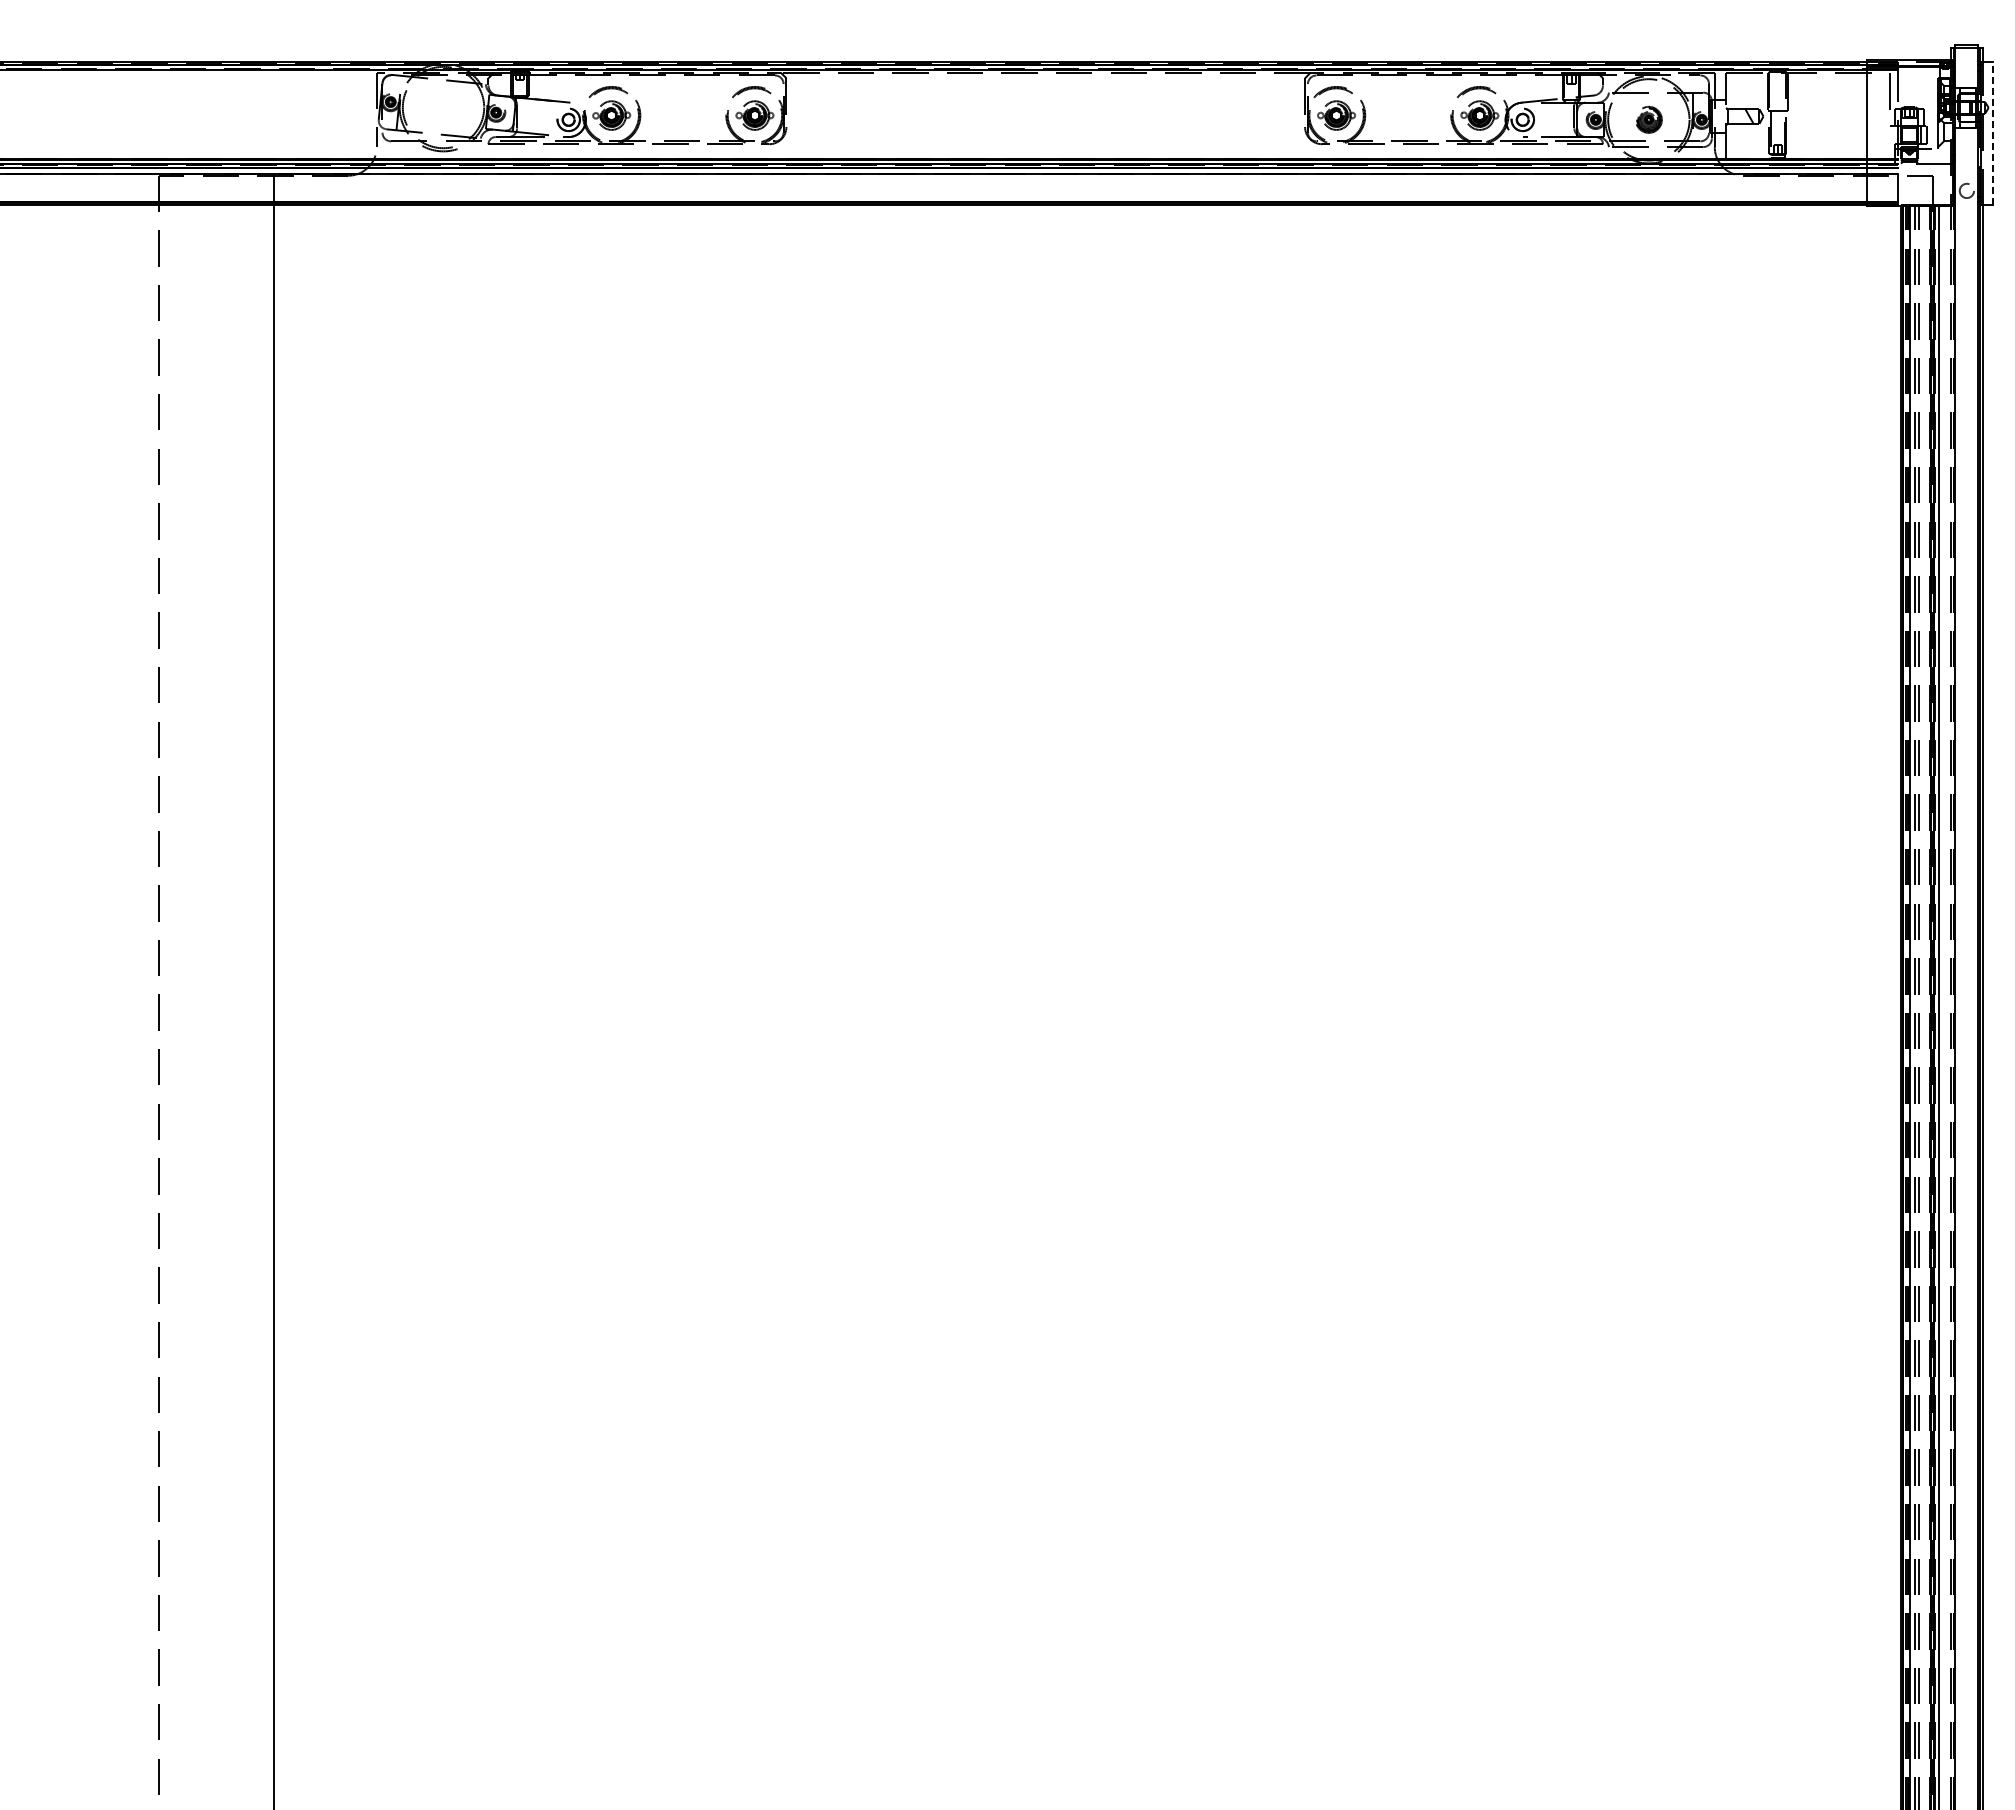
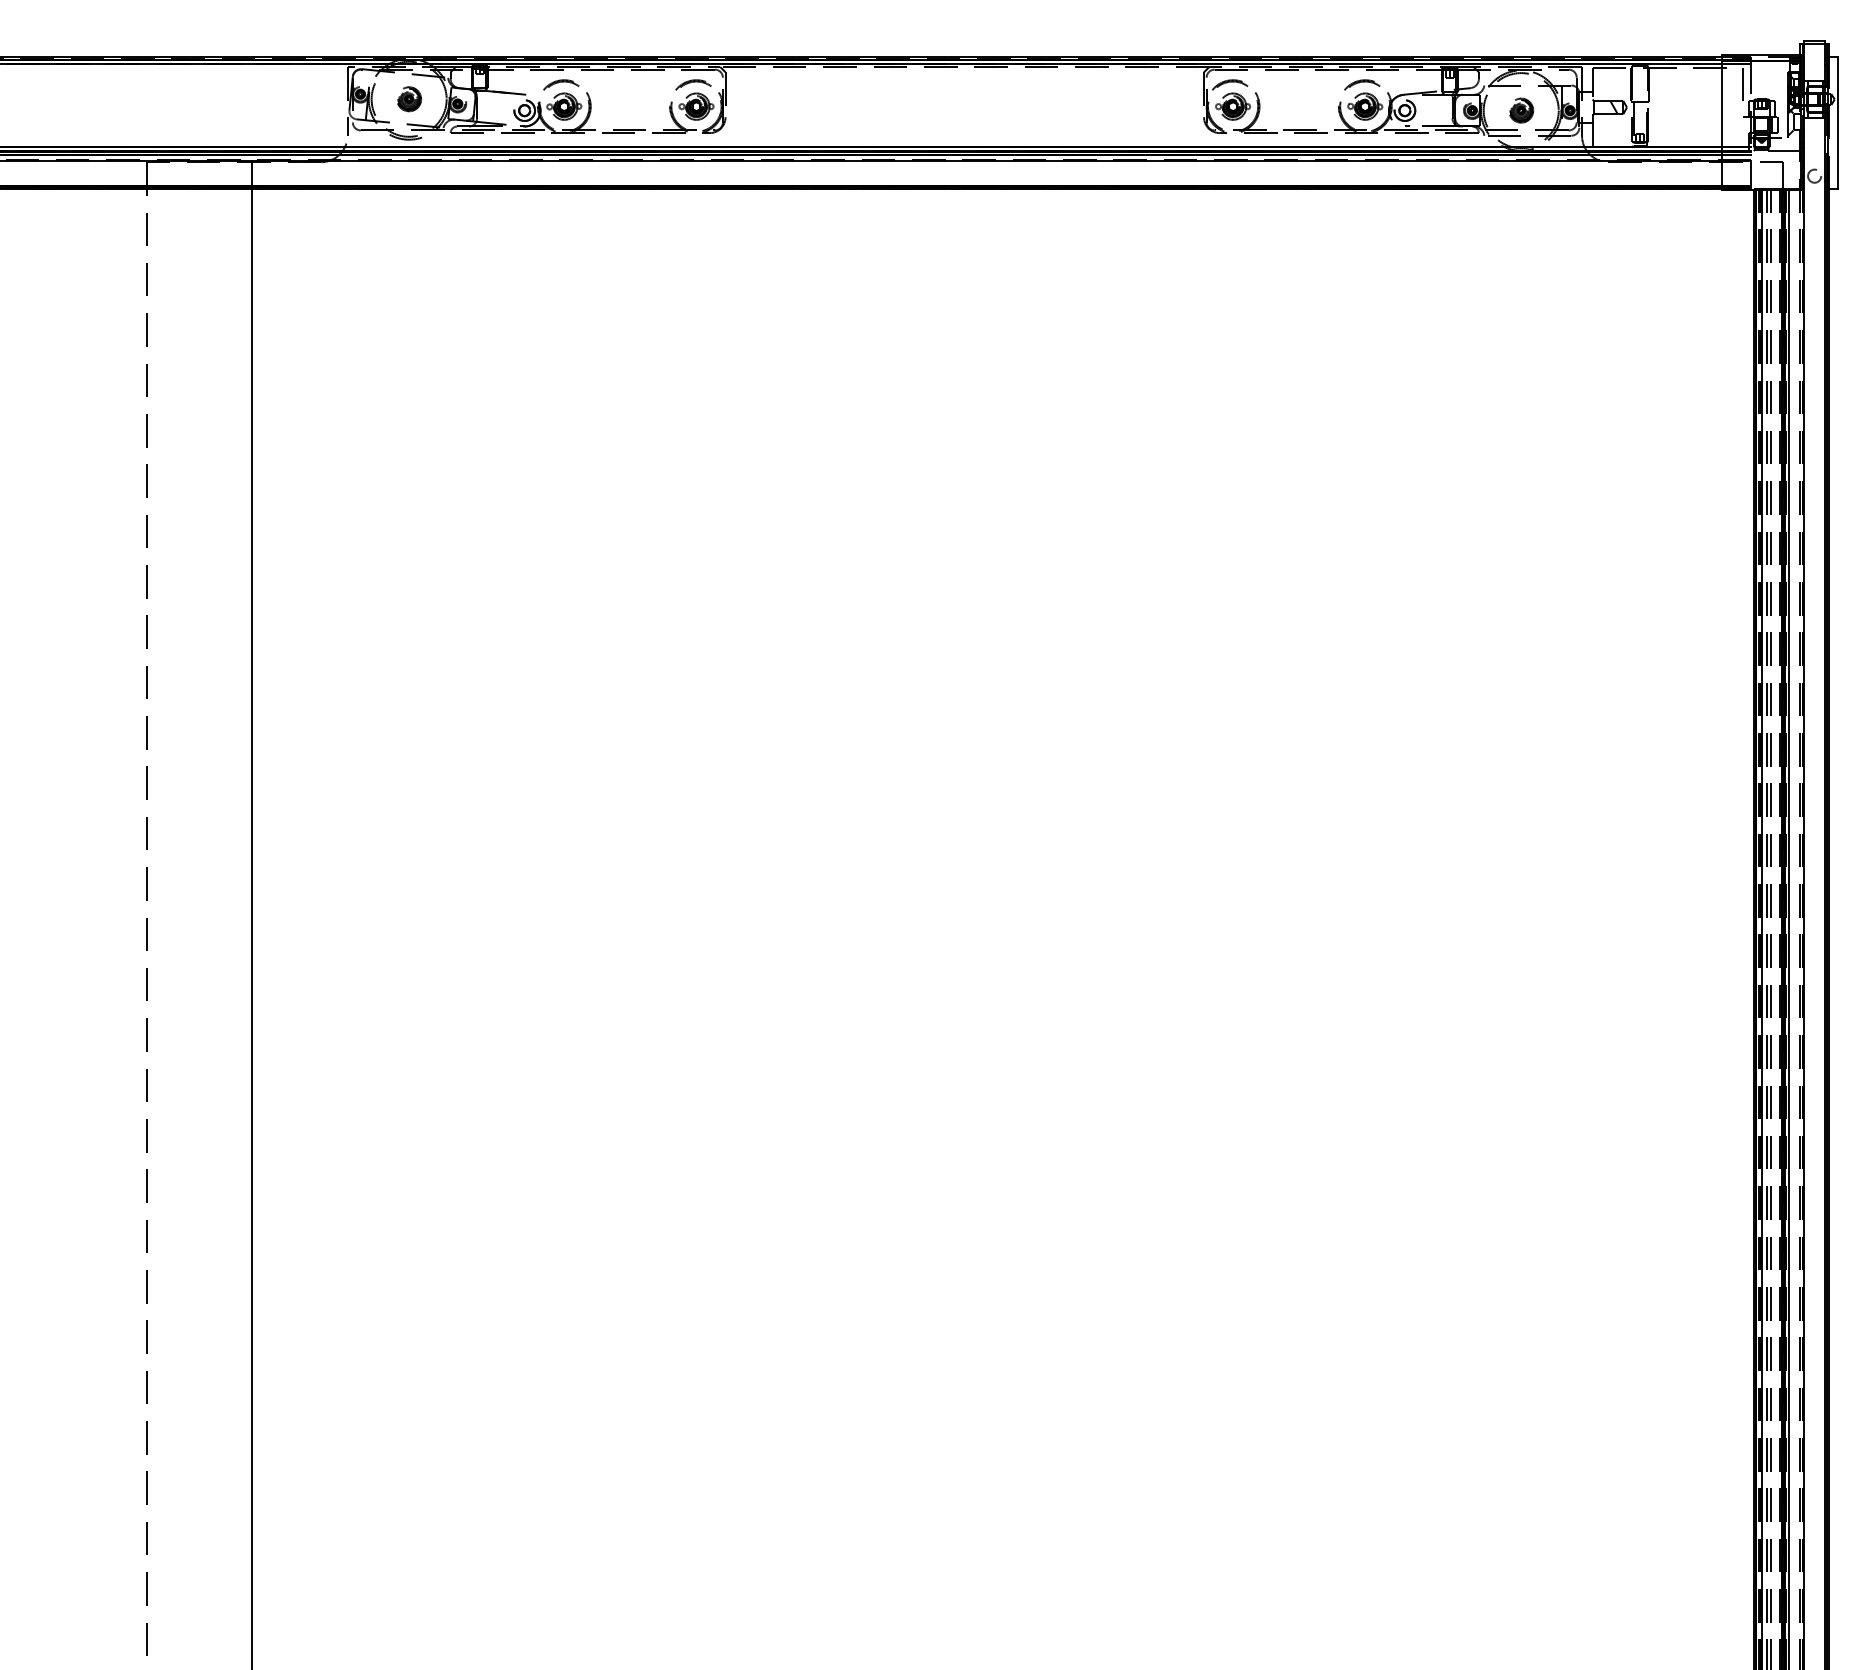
part: (443, 107) -> (409, 99), added
line: (1992, 133) -> (1838, 123), dashed -> solid

